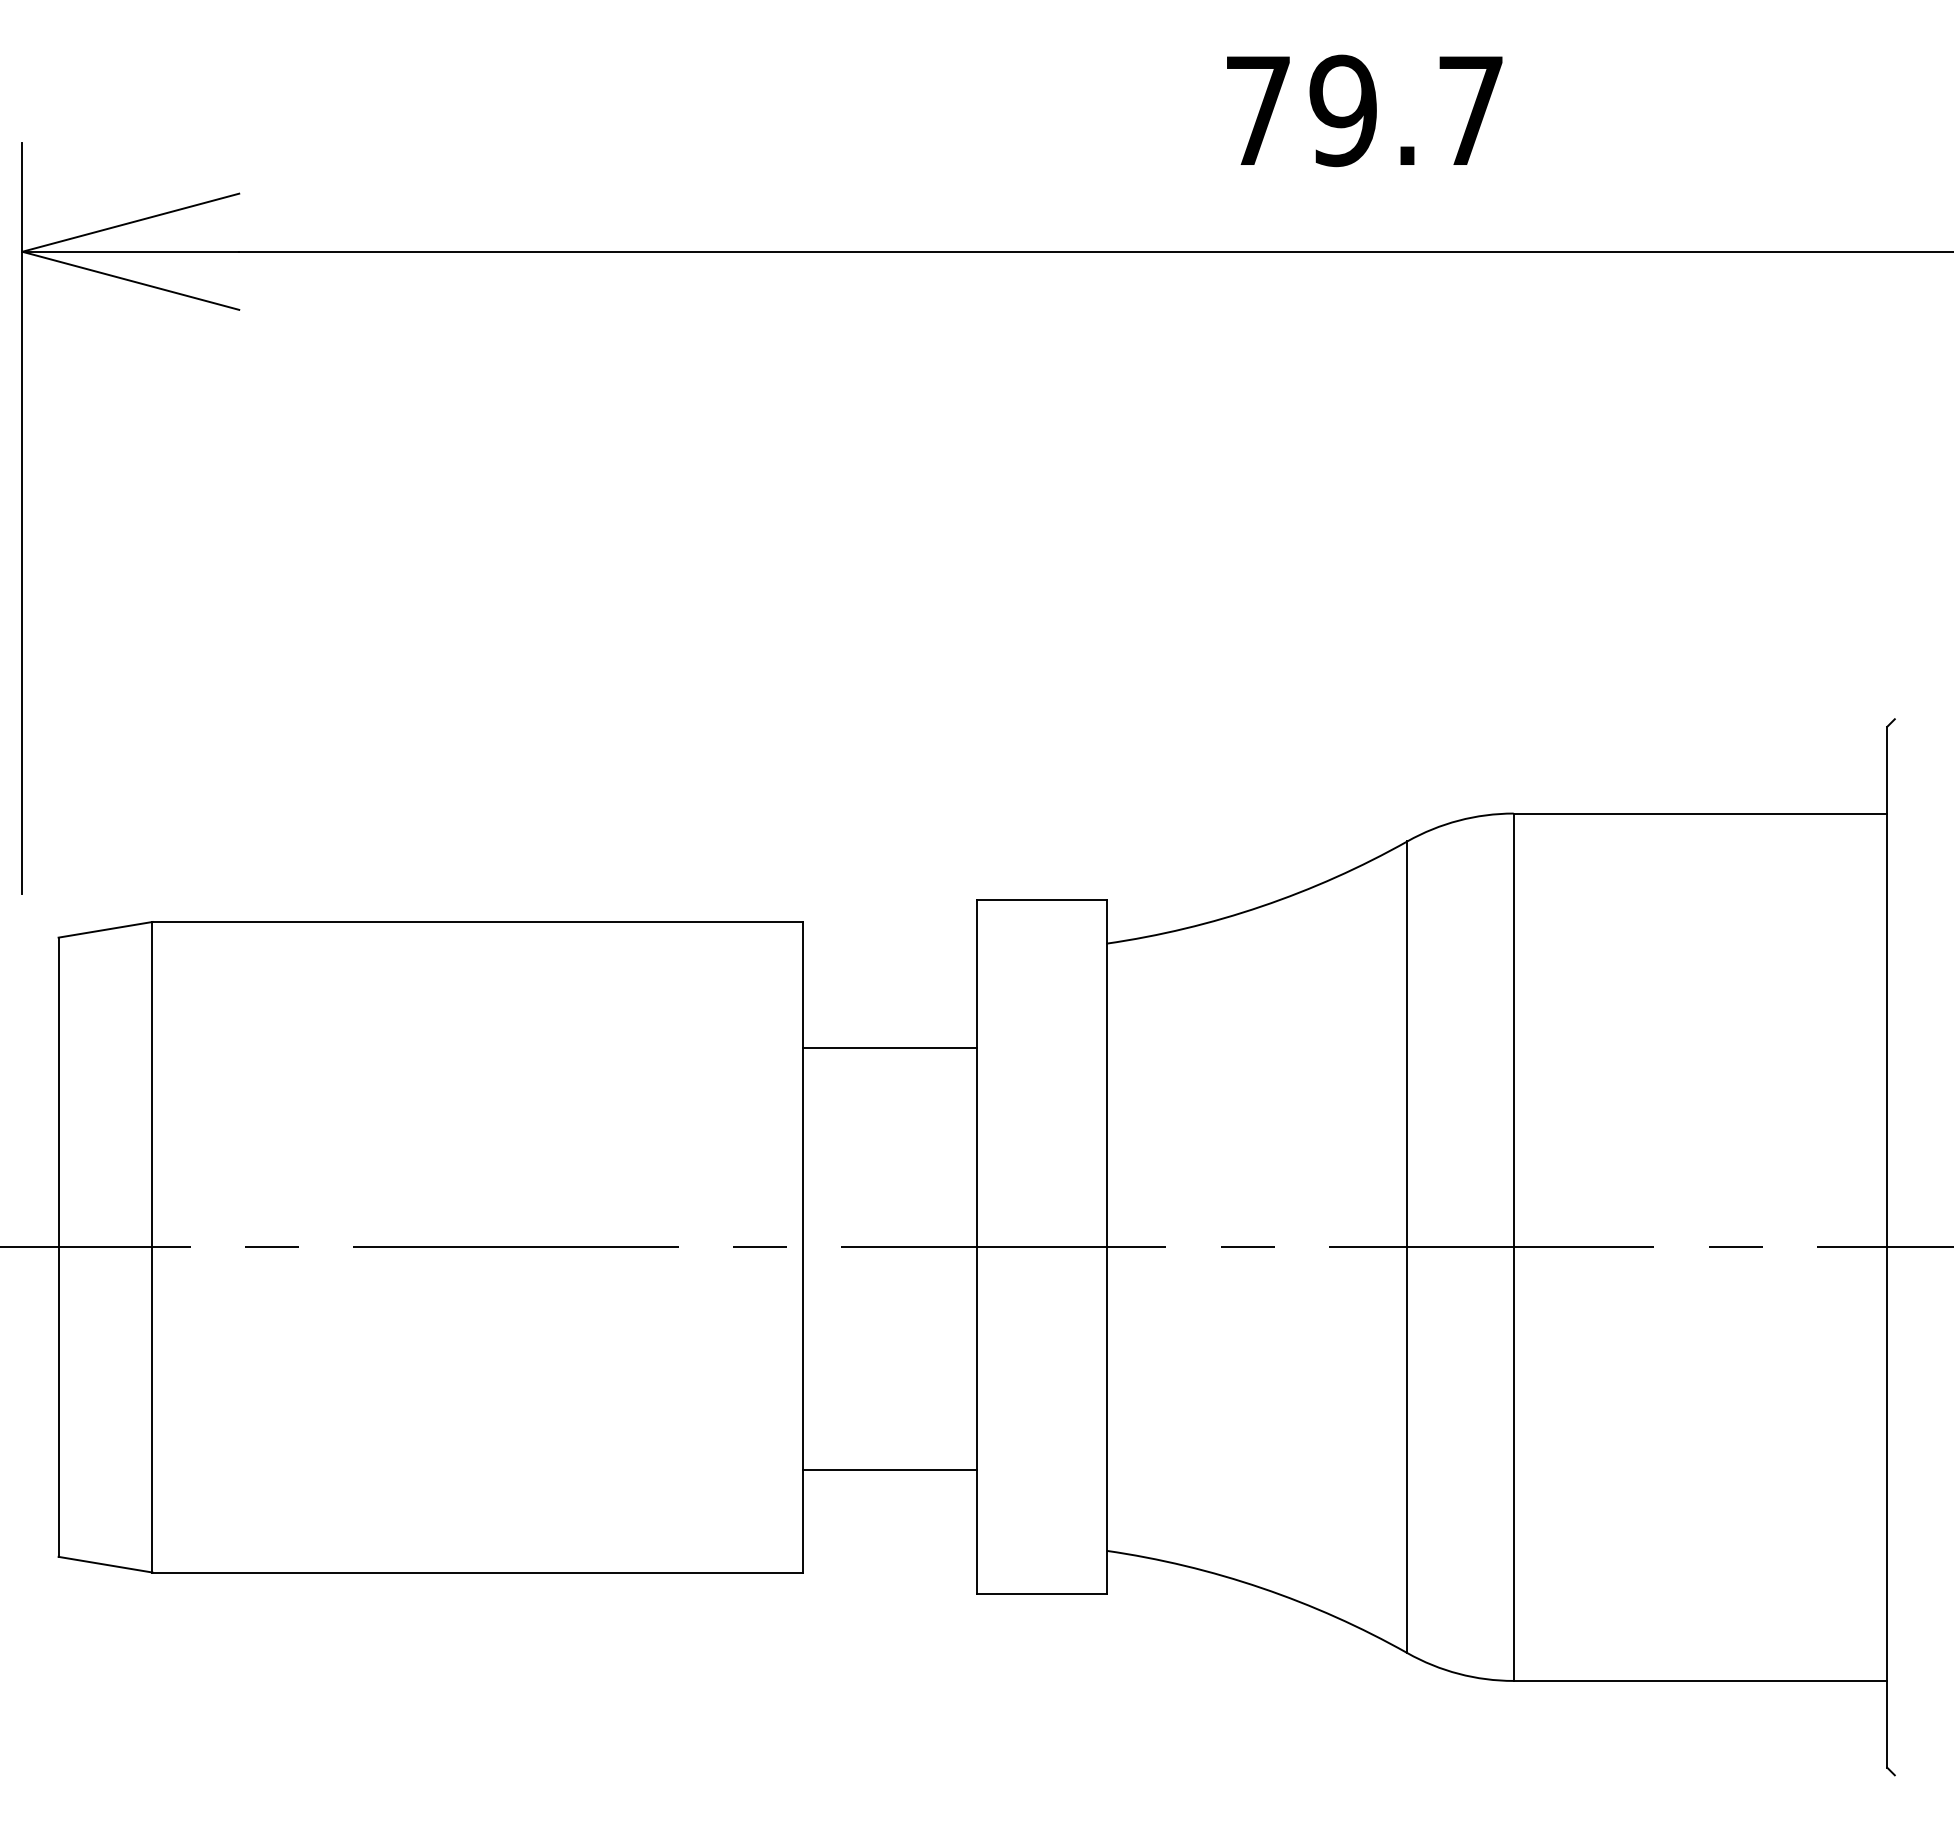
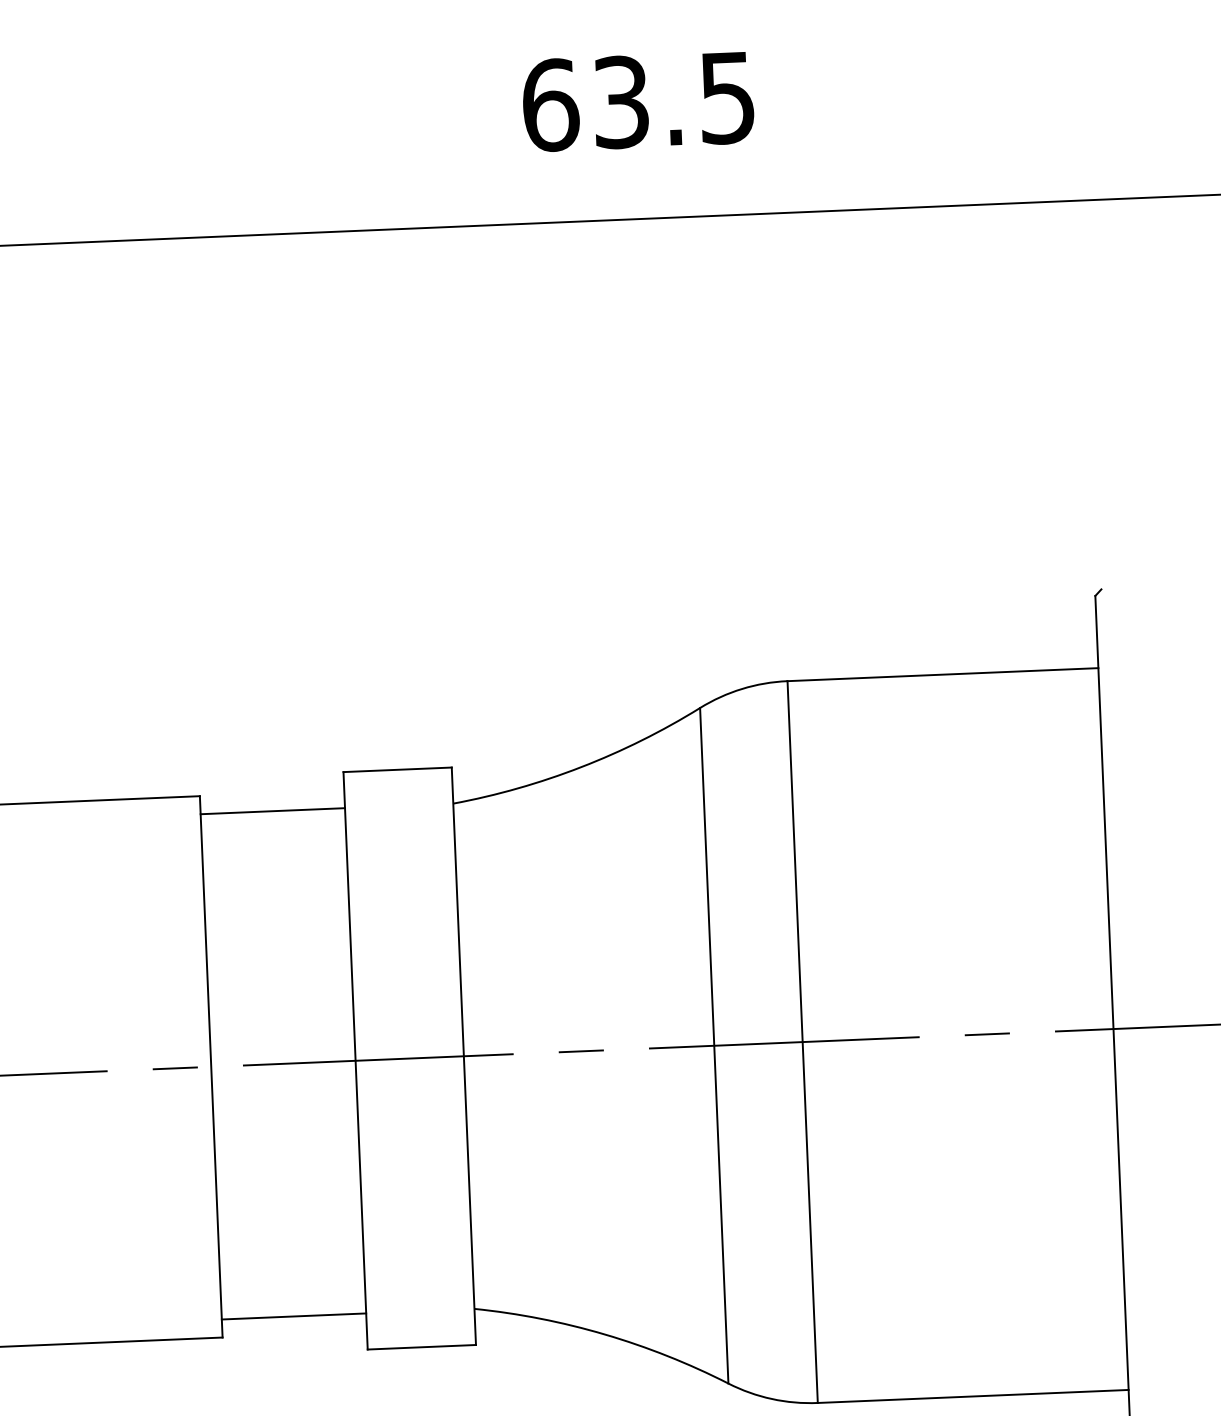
text: (1363, 110) -> (638, 101), 79.7 -> 63.5
line: (889, 1047) -> (272, 811), moved
line: (889, 1469) -> (293, 1316), moved

